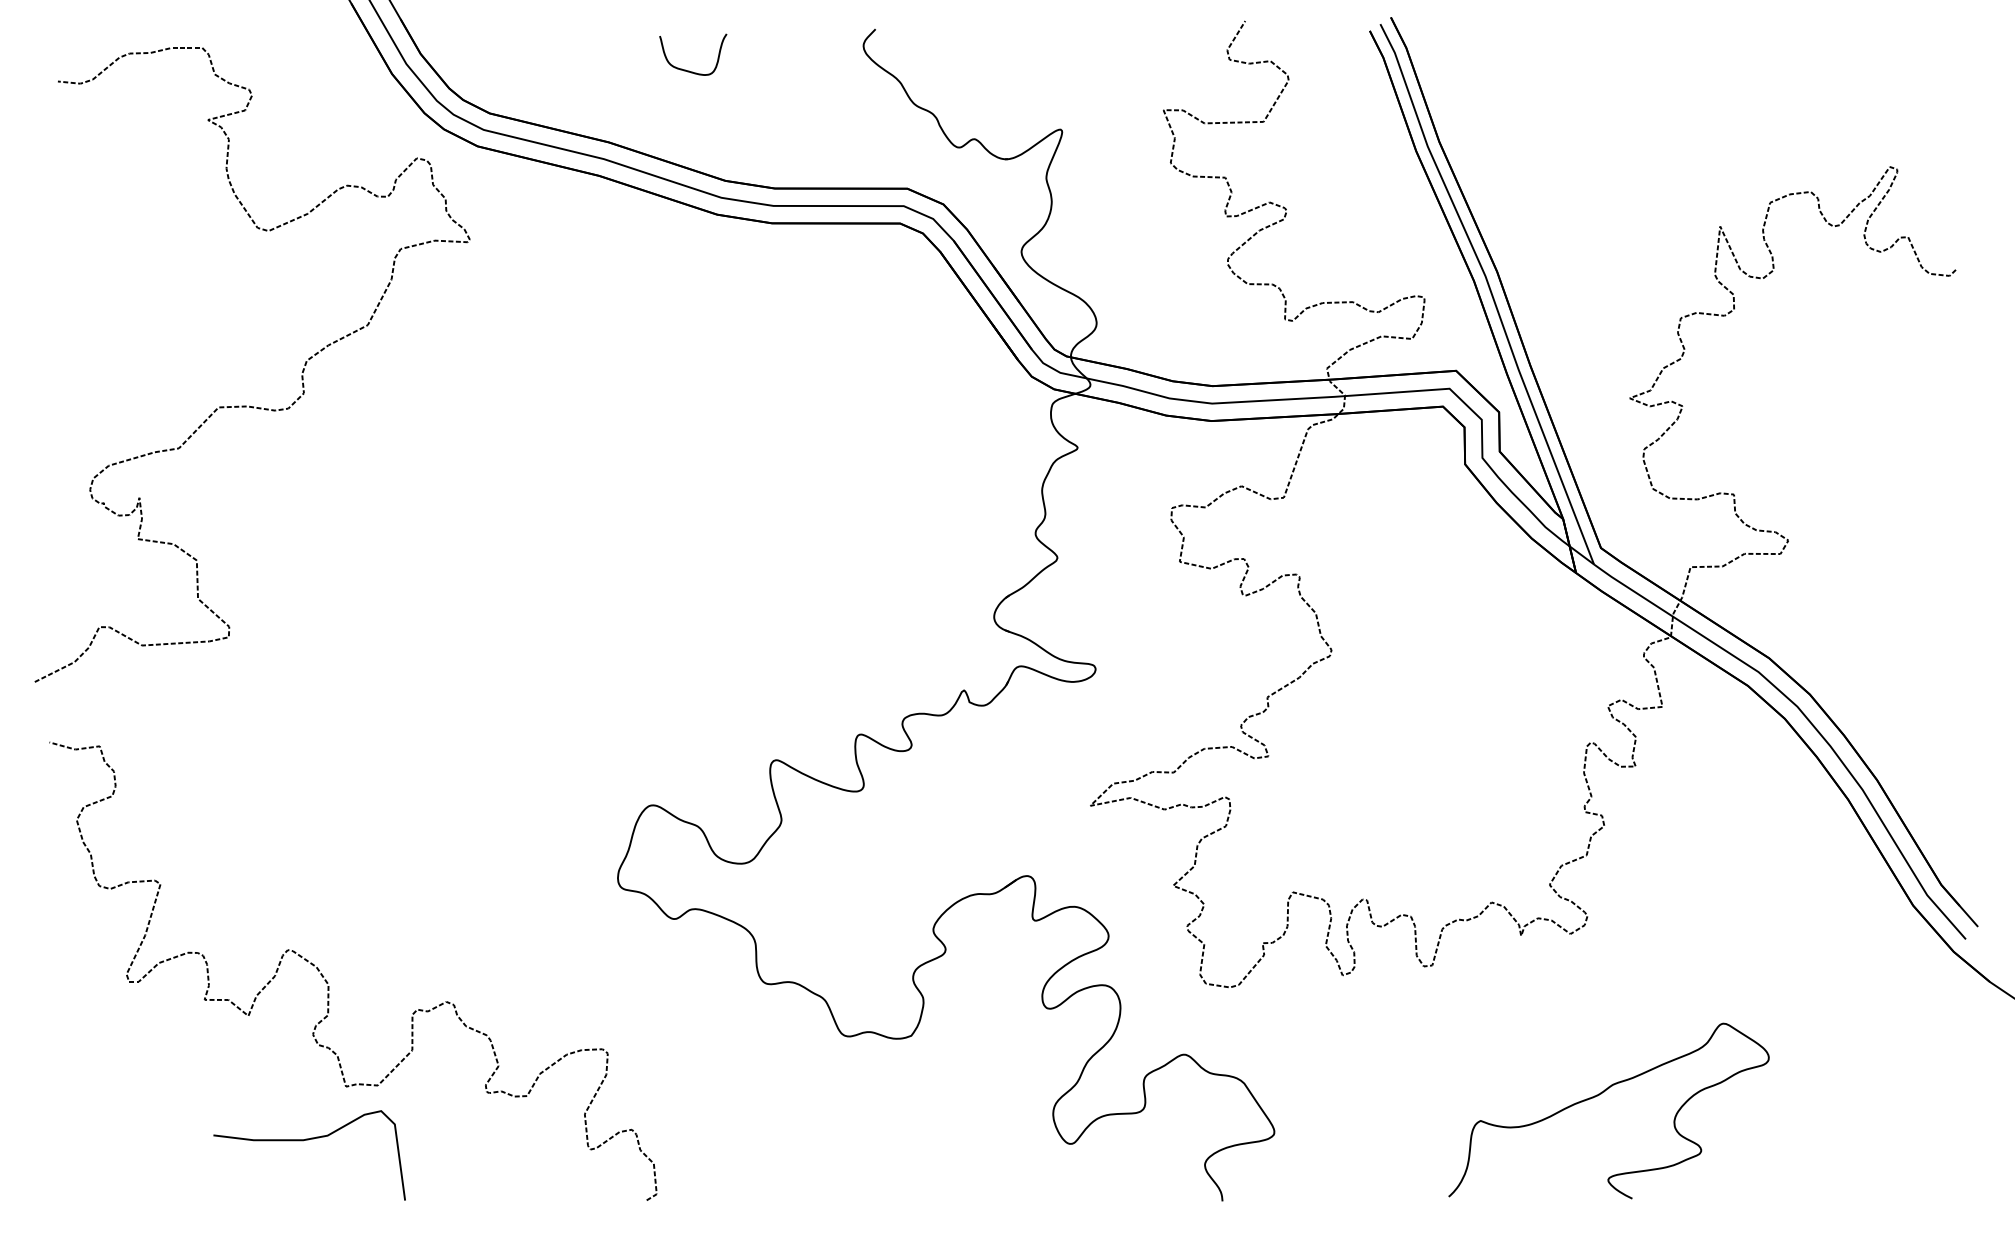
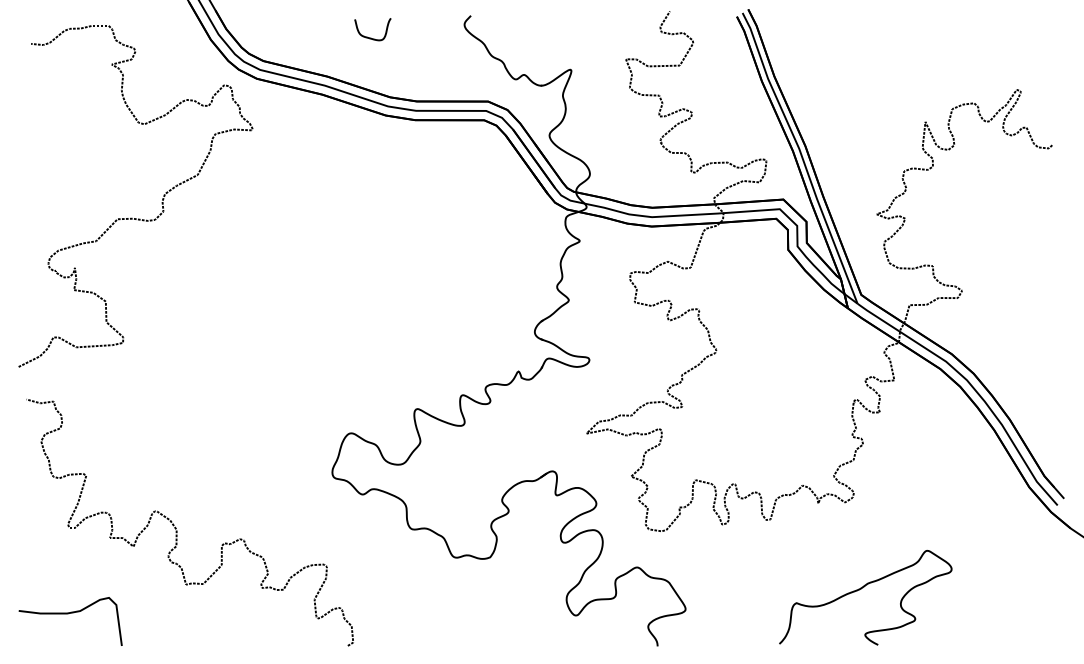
curve: (305, 1142) -> (68, 614), moved

